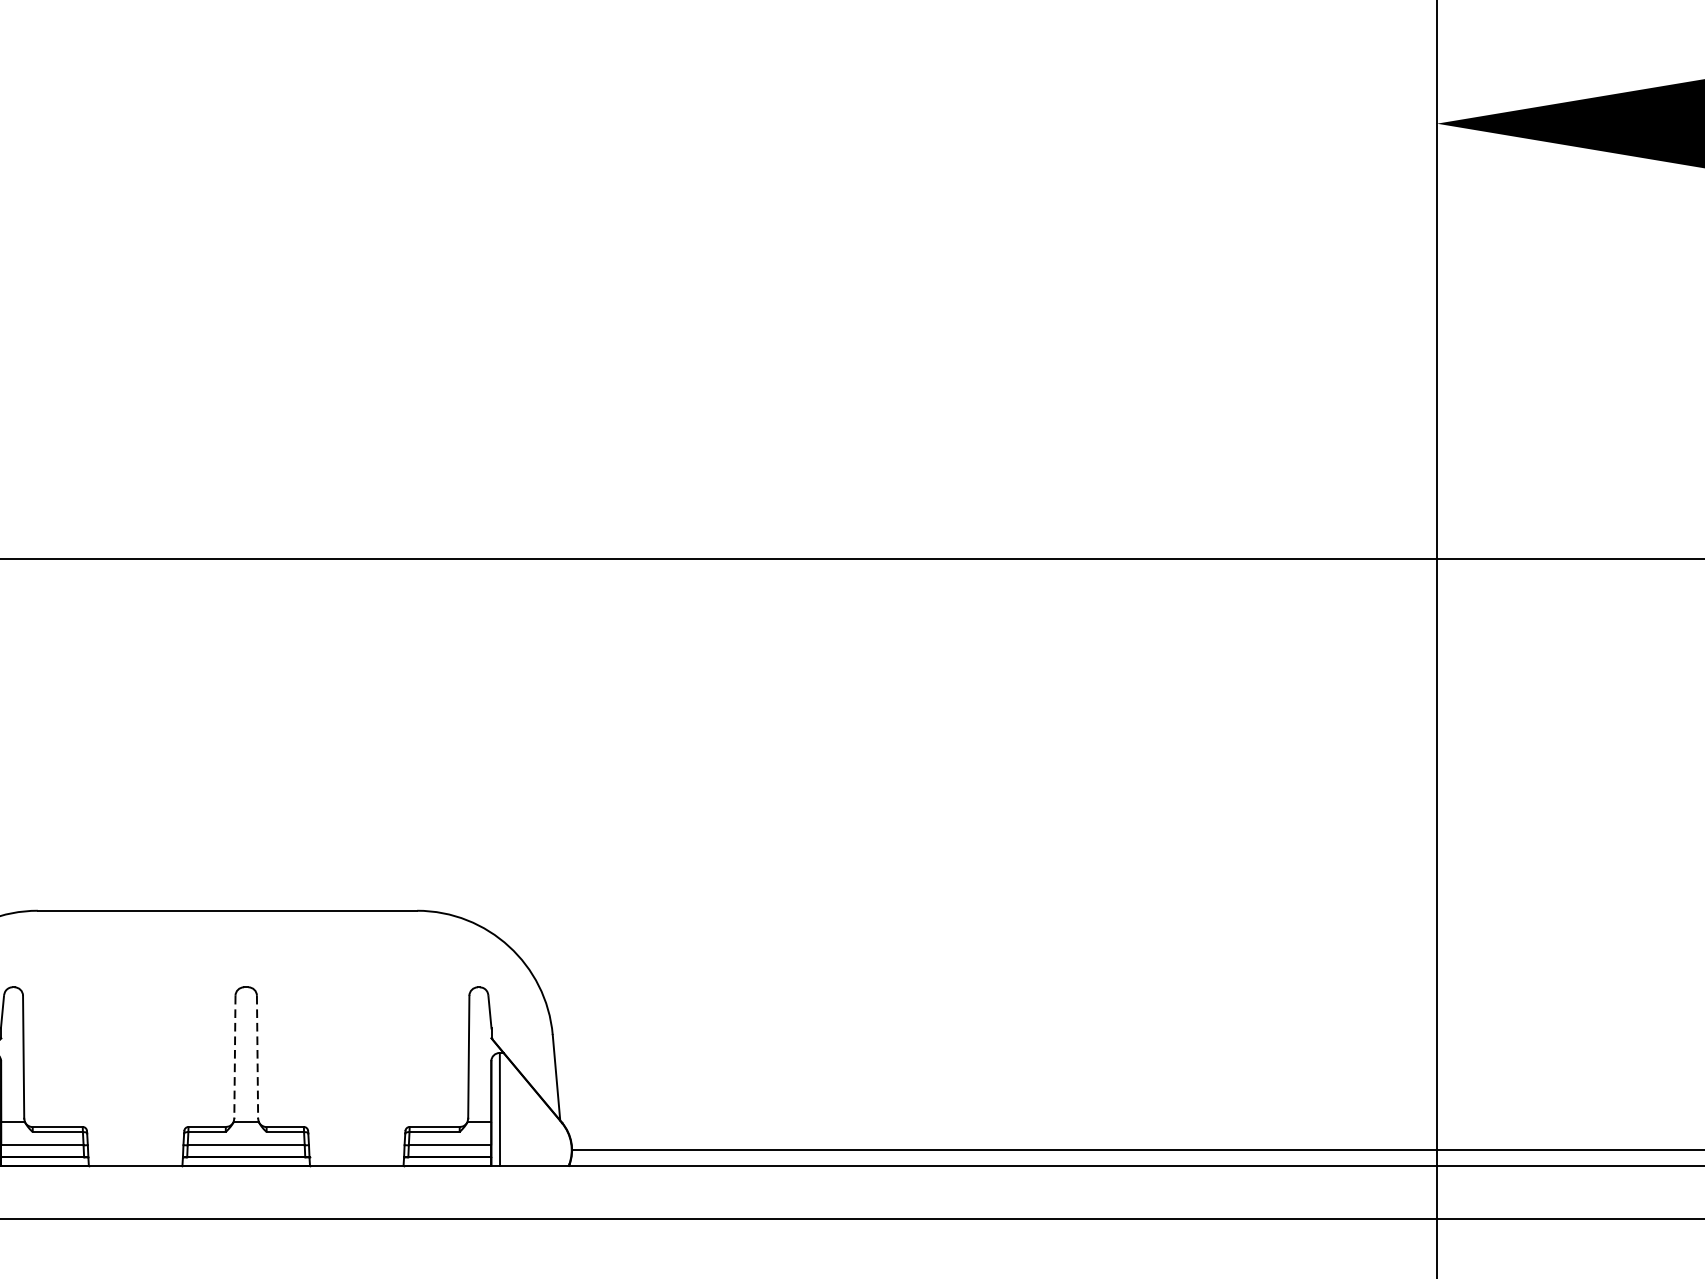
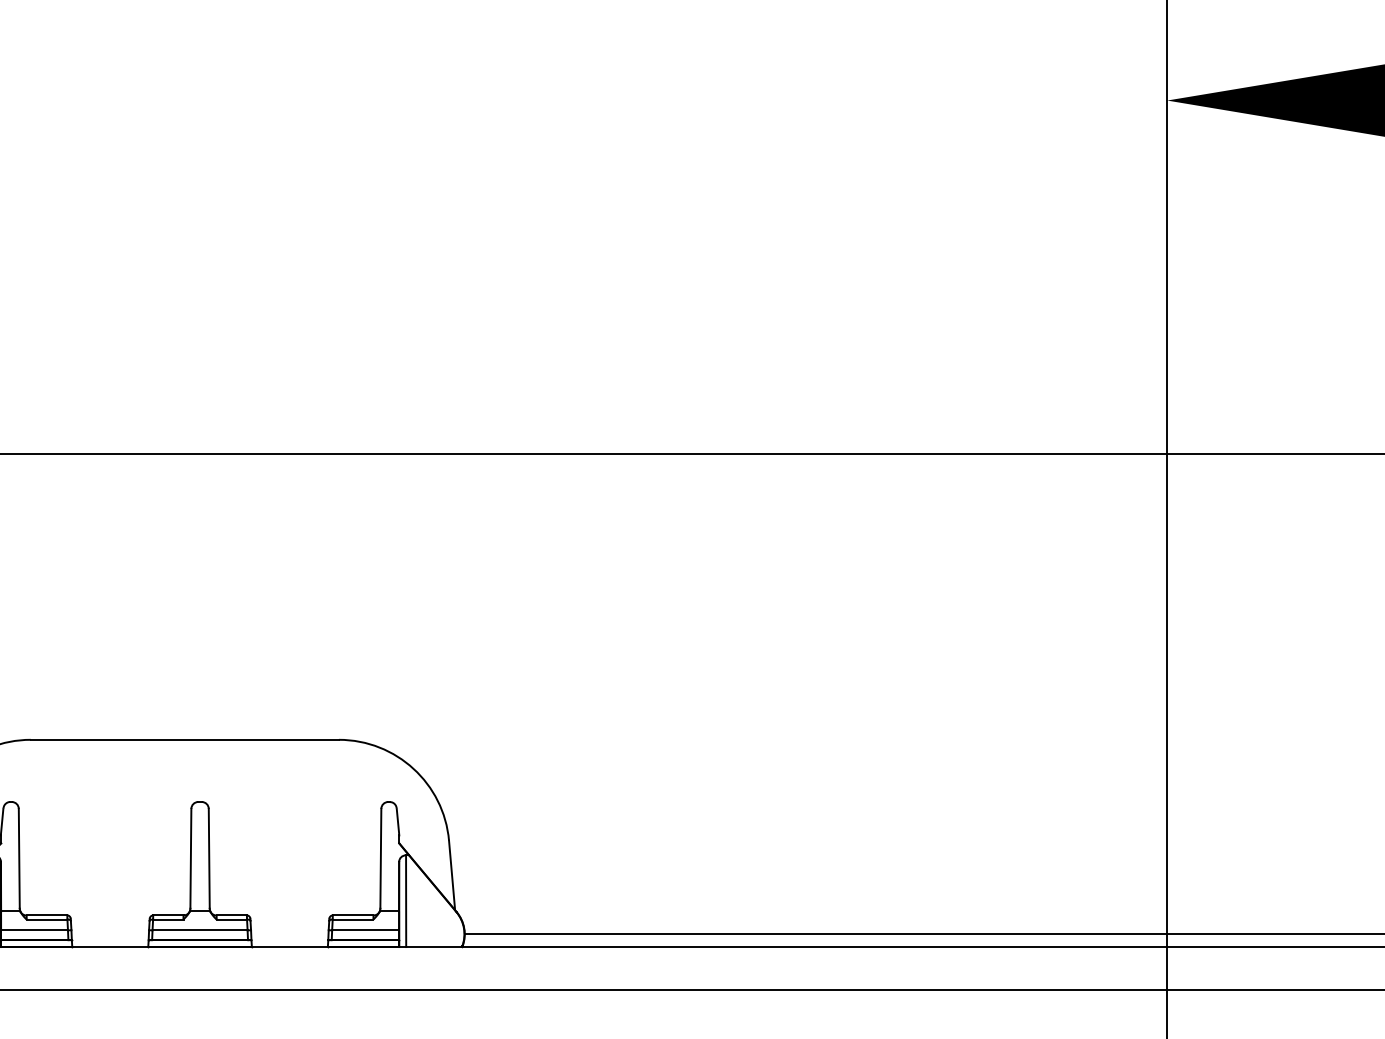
line: (234, 1056) -> (190, 858), dashed -> solid
line: (257, 1056) -> (209, 858), dashed -> solid

